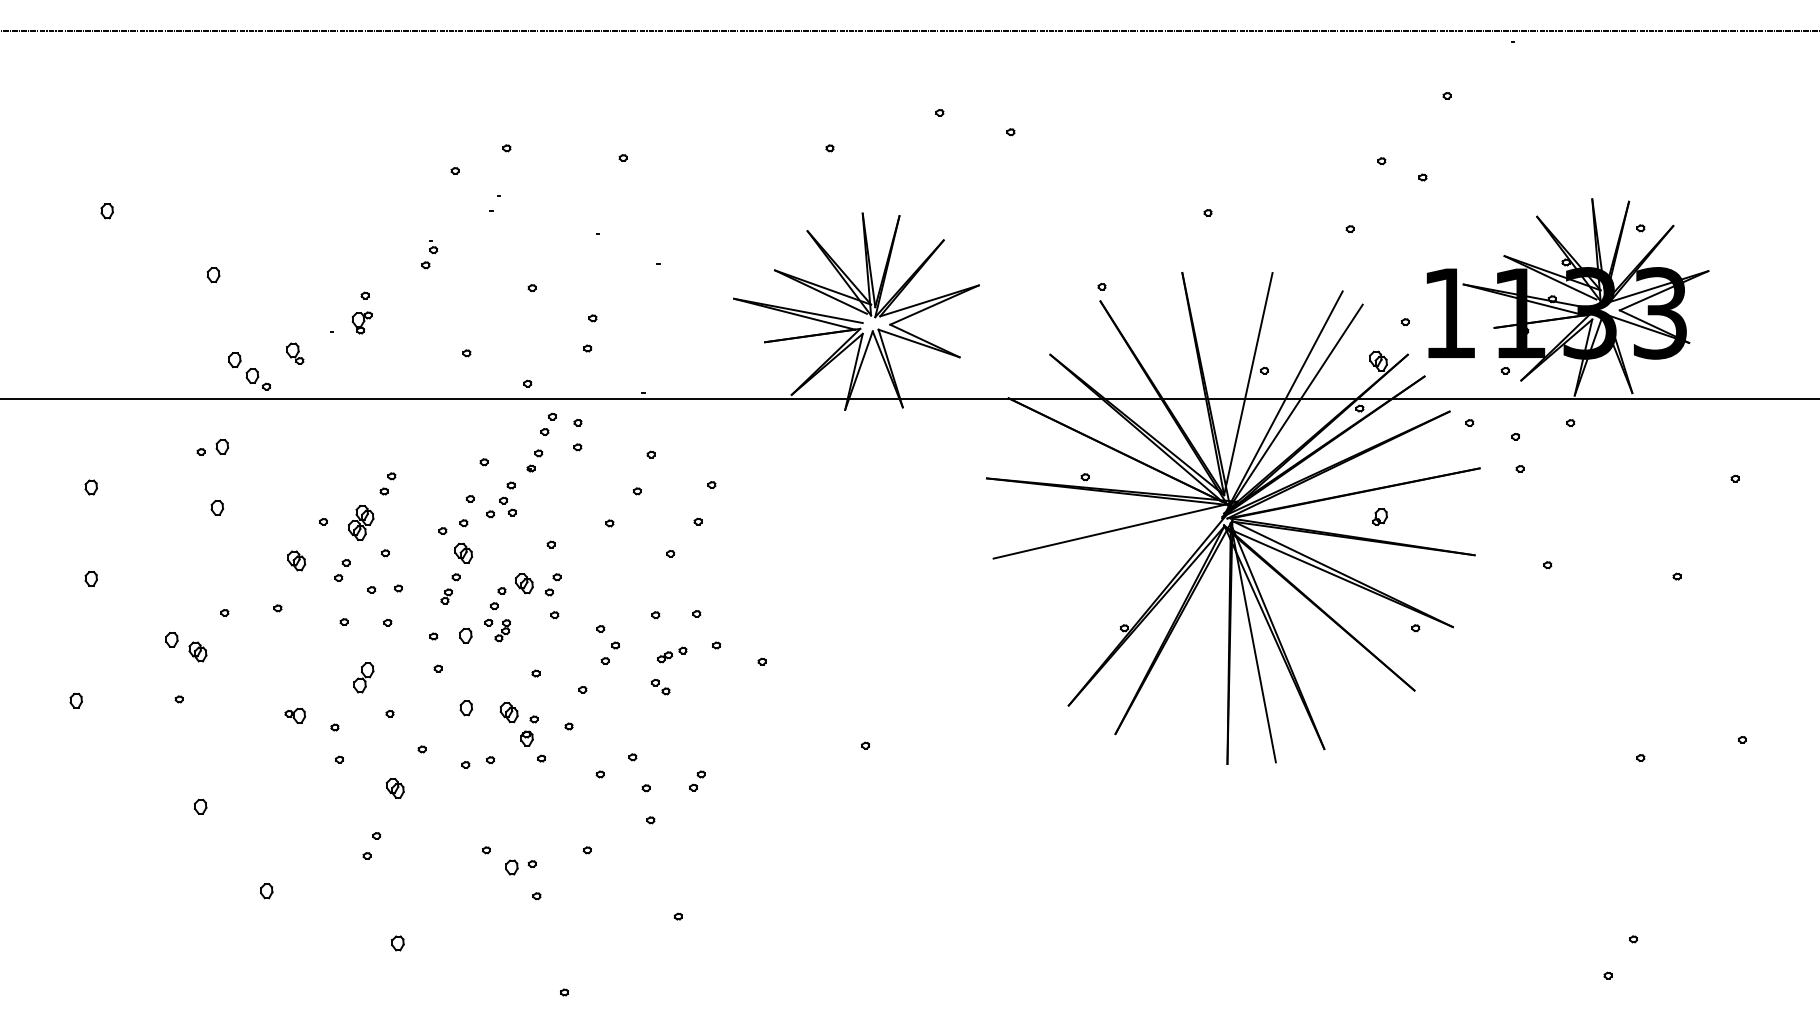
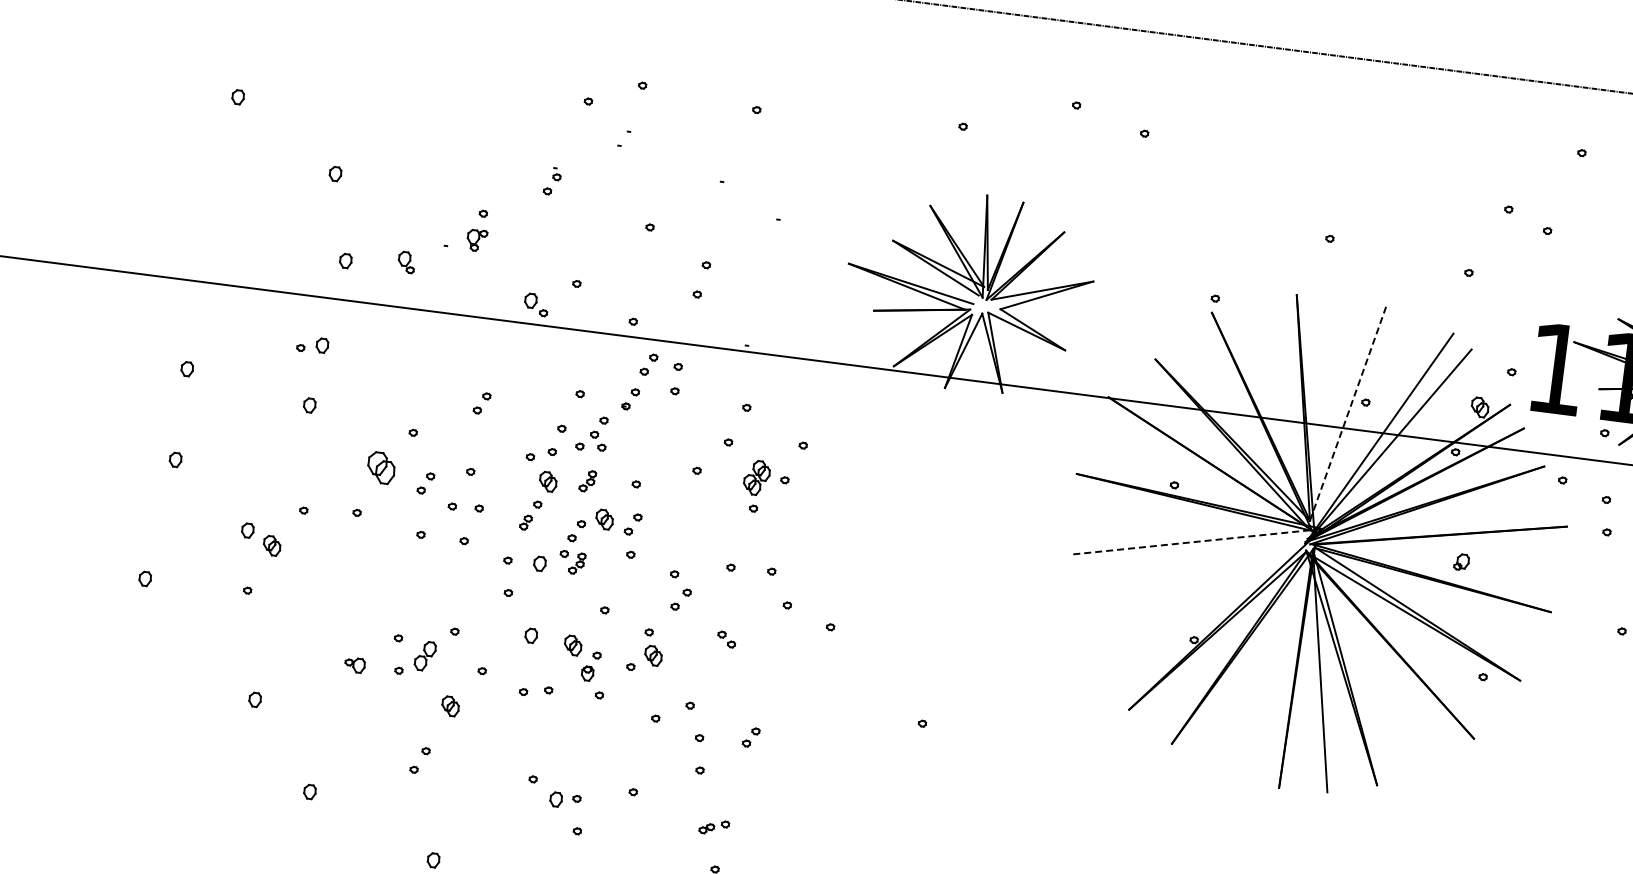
part: (257, 379) -> (535, 304), moved
line: (1248, 384) -> (1348, 414), solid -> dashed
part: (361, 522) -> (757, 477), moved
line: (1116, 530) -> (1198, 542), solid -> dashed
part: (502, 547) -> (587, 480), added
part: (296, 560) -> (381, 467), size x1.6
part: (671, 654) -> (713, 826), moved
part: (363, 677) -> (425, 655), moved
part: (589, 712) -> (652, 655), added
part: (295, 715) -> (355, 664), moved

